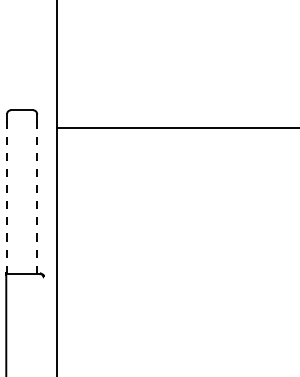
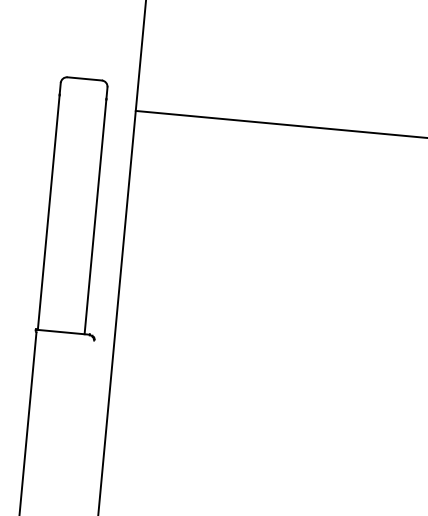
line: (7, 198) -> (49, 213), dashed -> solid
line: (37, 198) -> (95, 217), dashed -> solid

